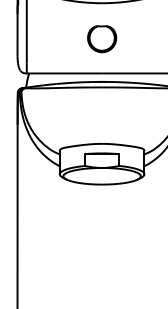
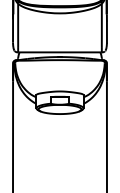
part: (101, 39) -> (59, 33), removed

